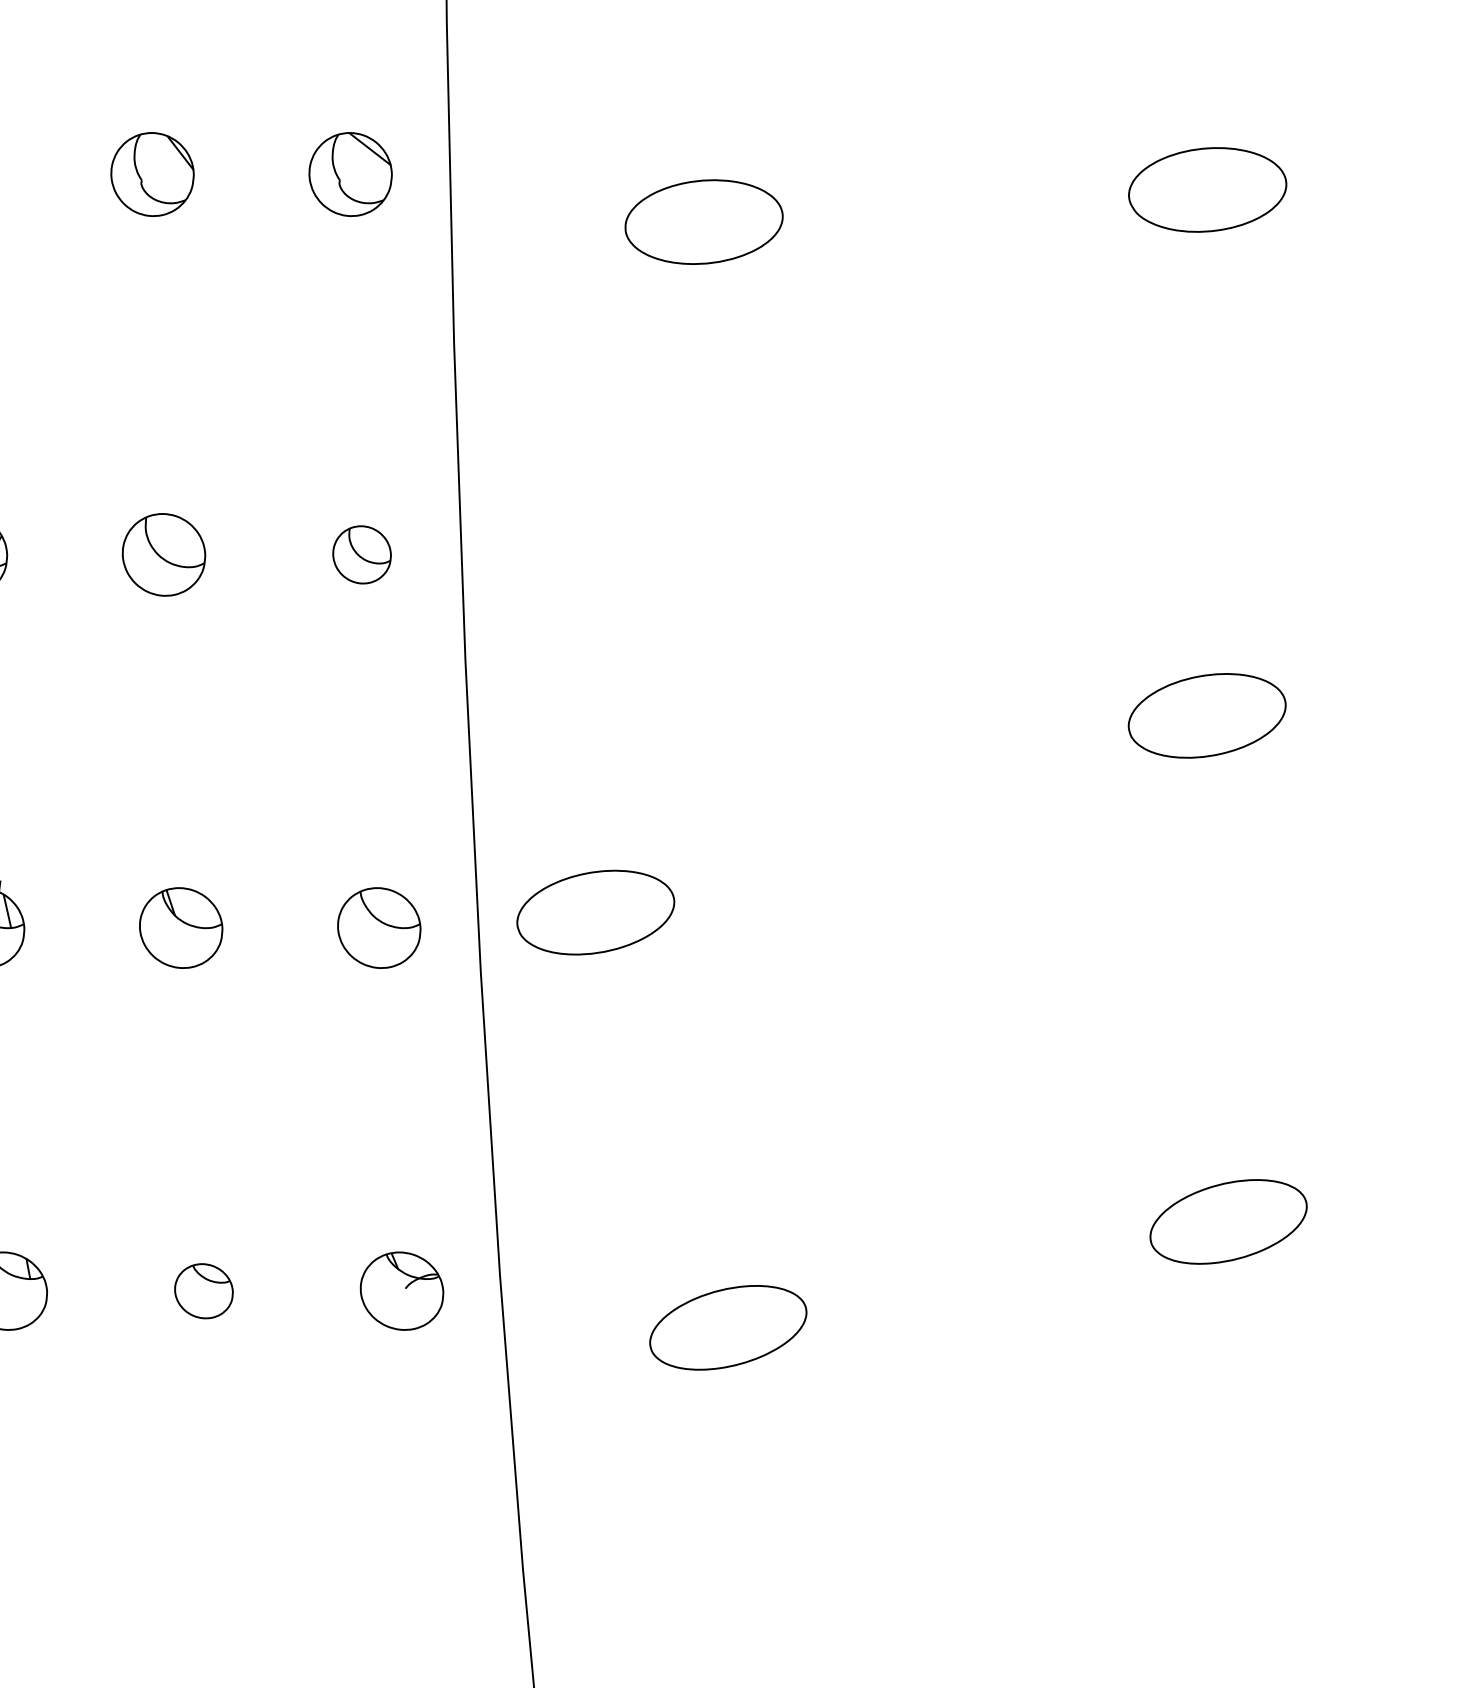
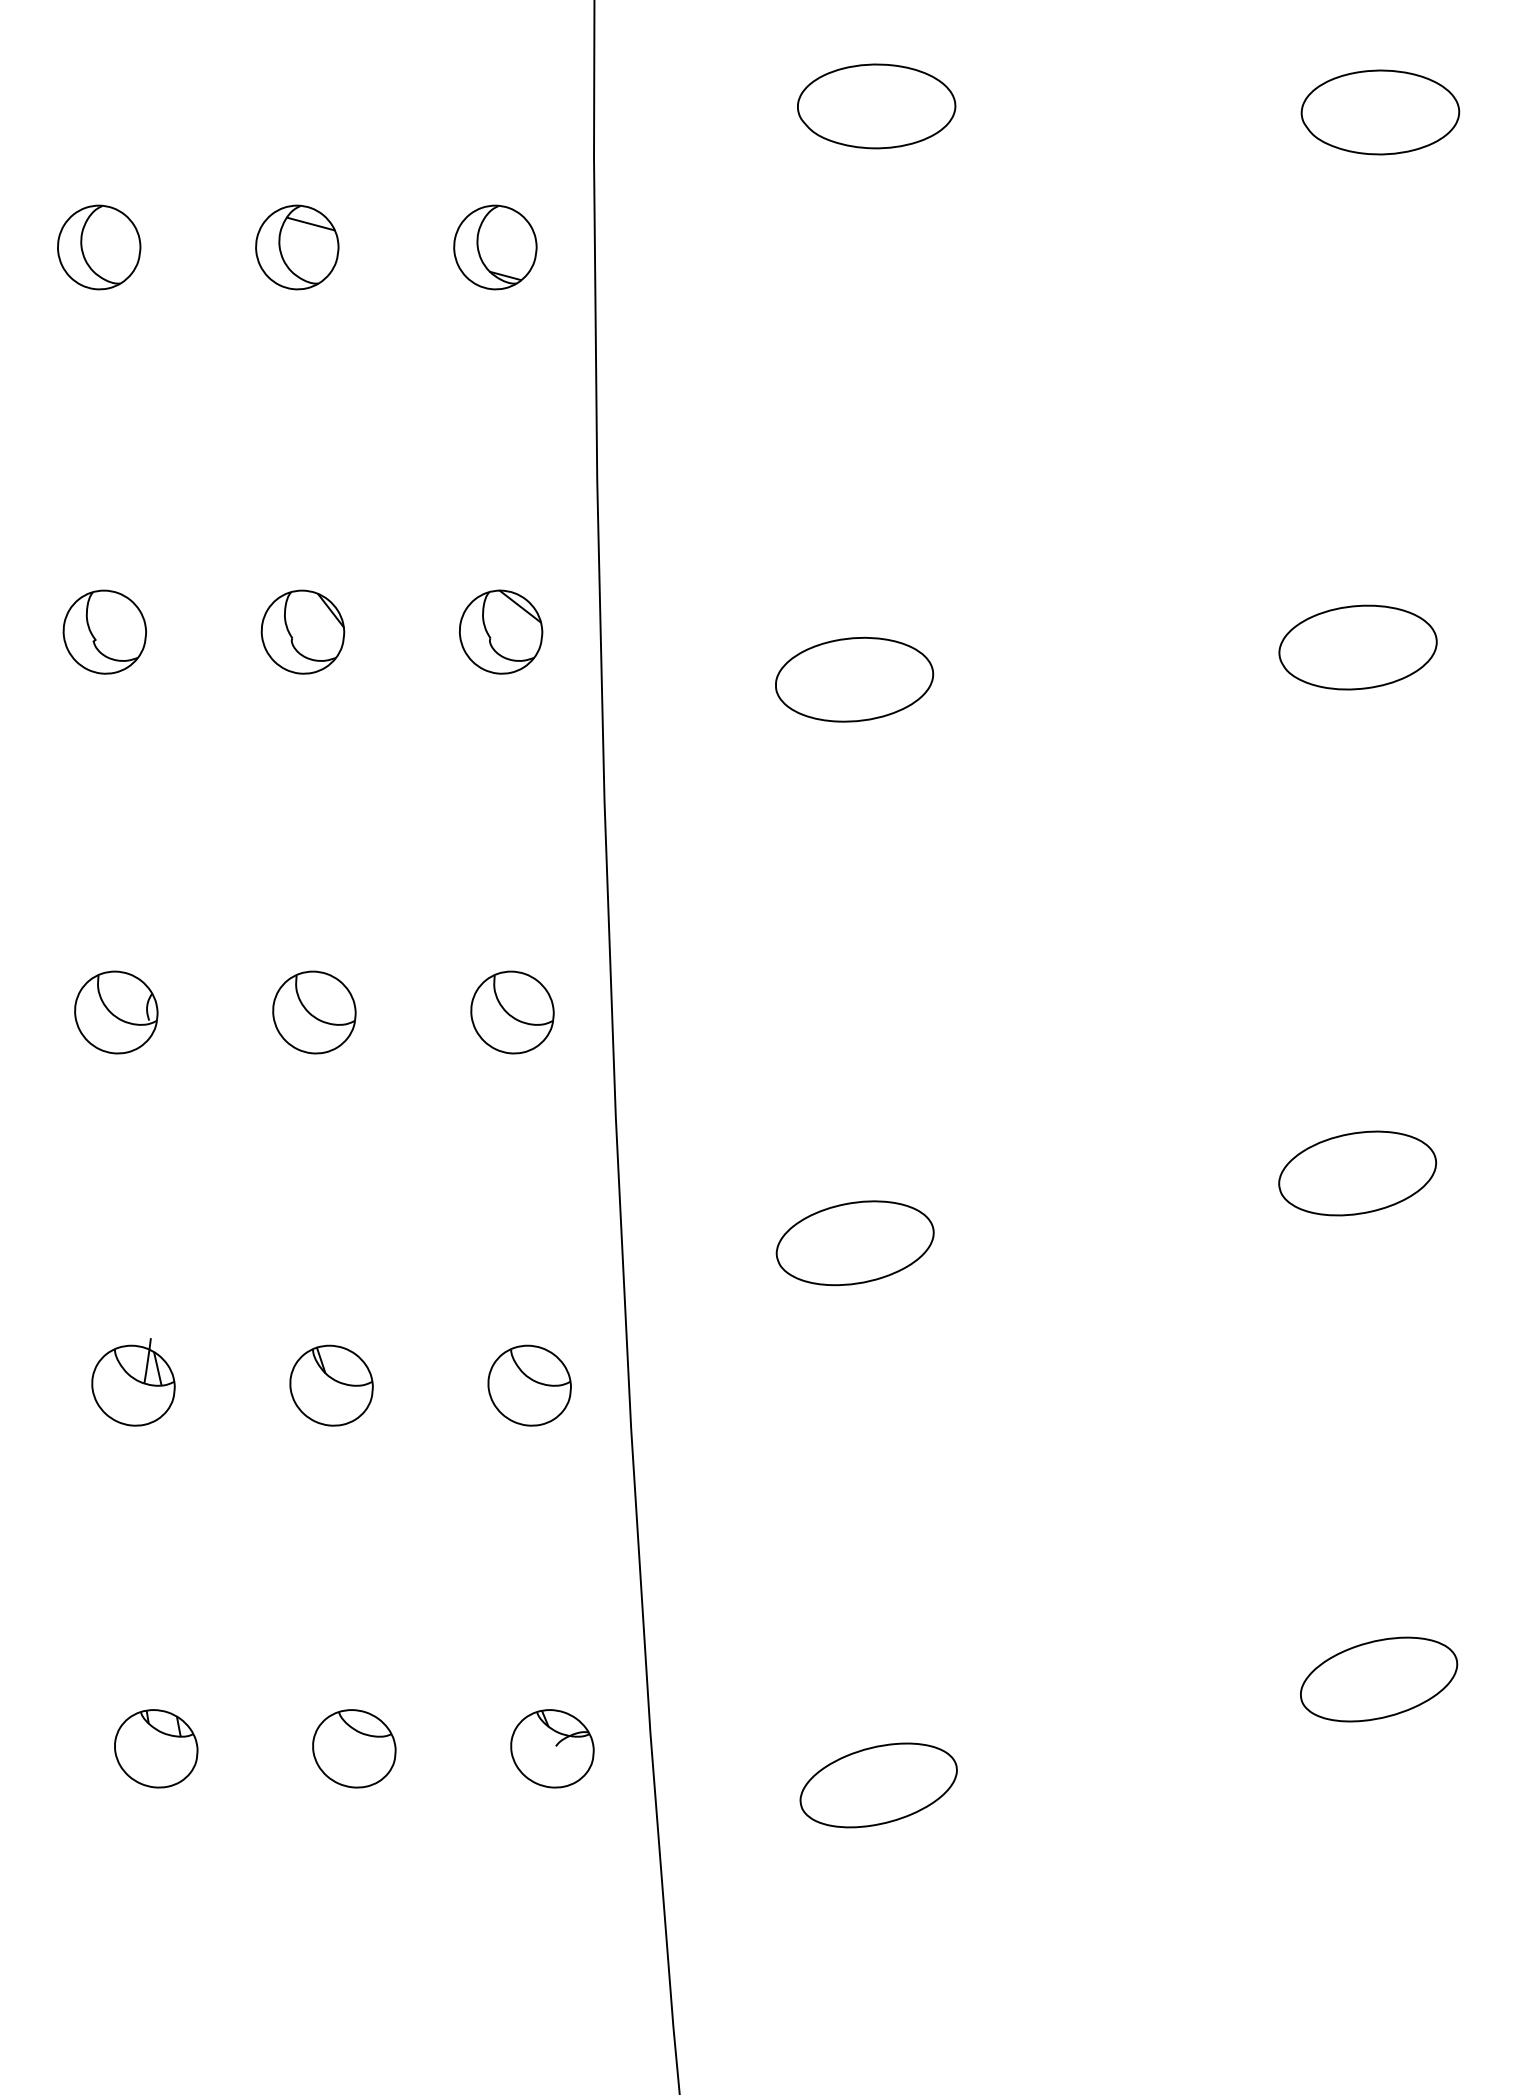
part: (362, 554) -> (512, 1012), size x1.43
part: (595, 912) -> (854, 1243), moved
part: (204, 1290) -> (354, 1748), size x1.43

